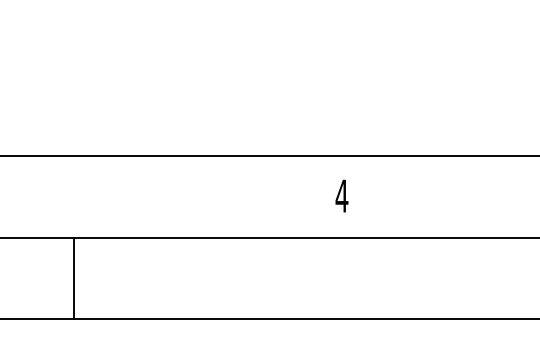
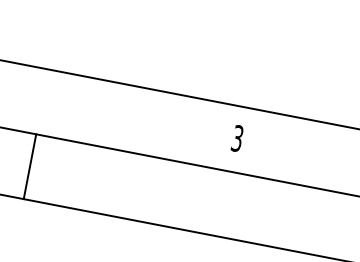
text: (341, 195) -> (237, 138), 4 -> 3
line: (73, 278) -> (29, 166), moved

